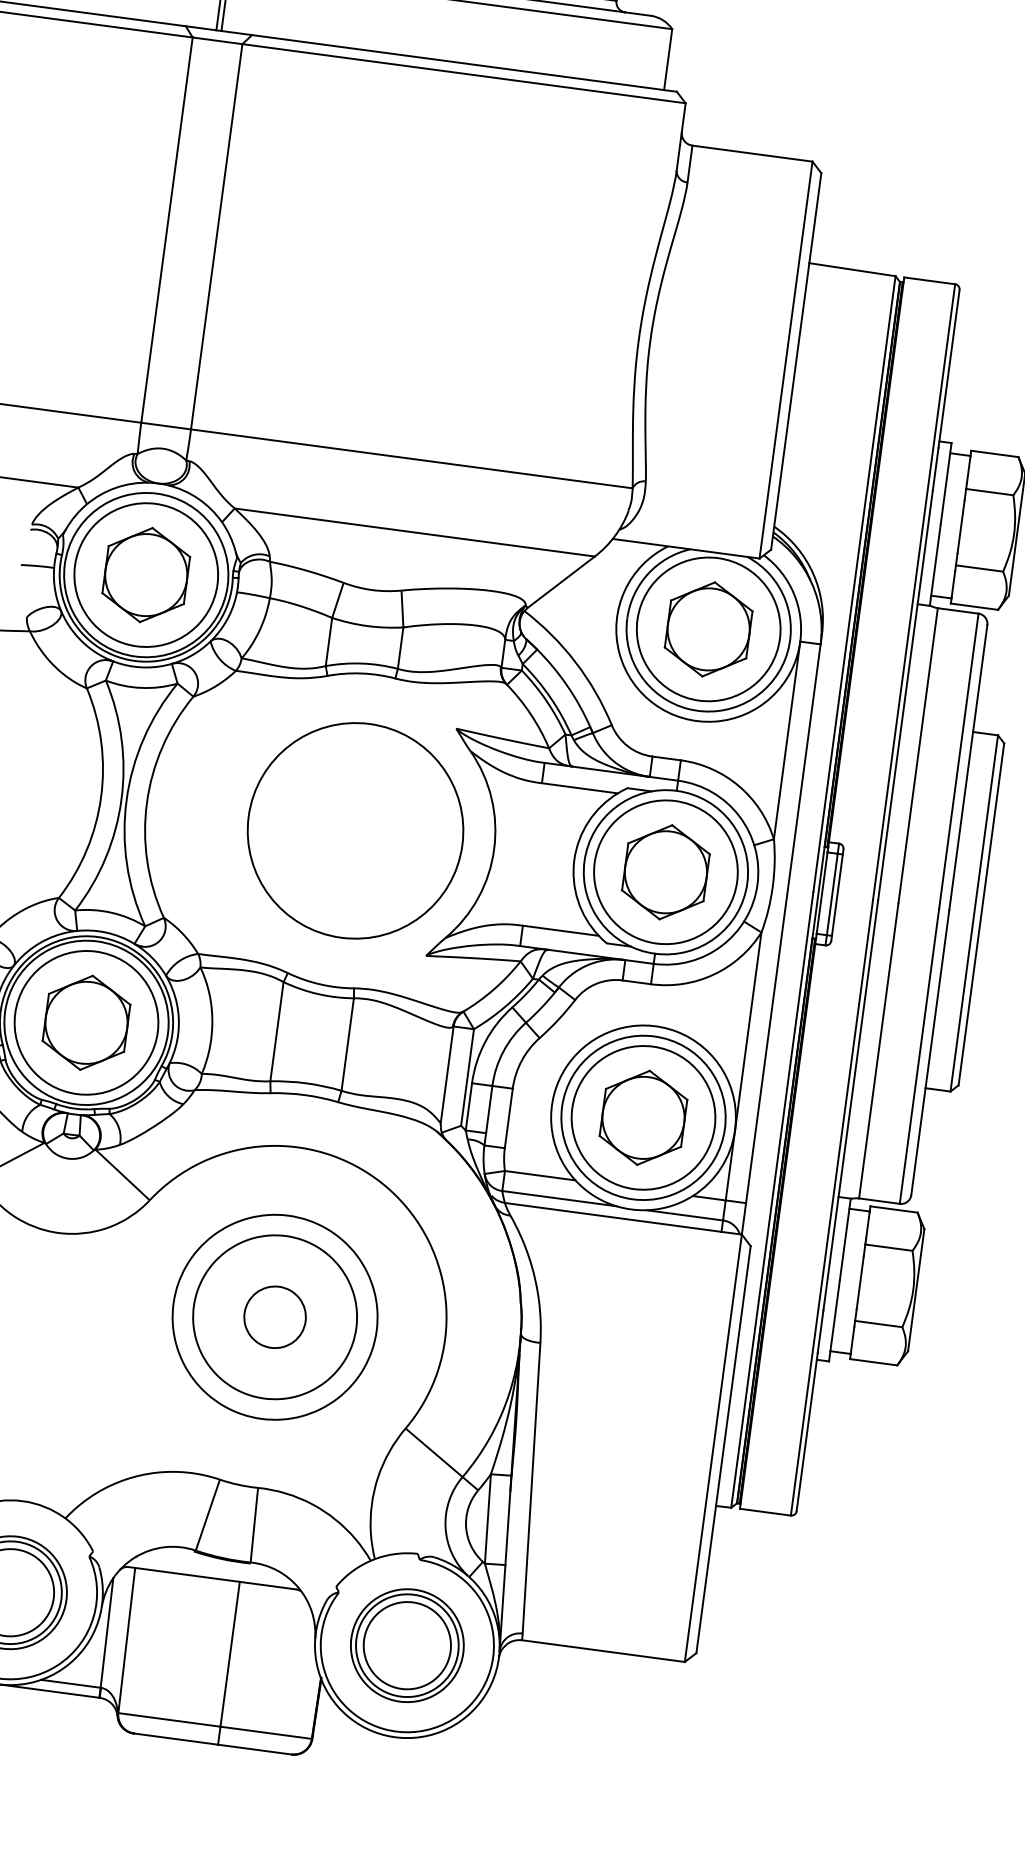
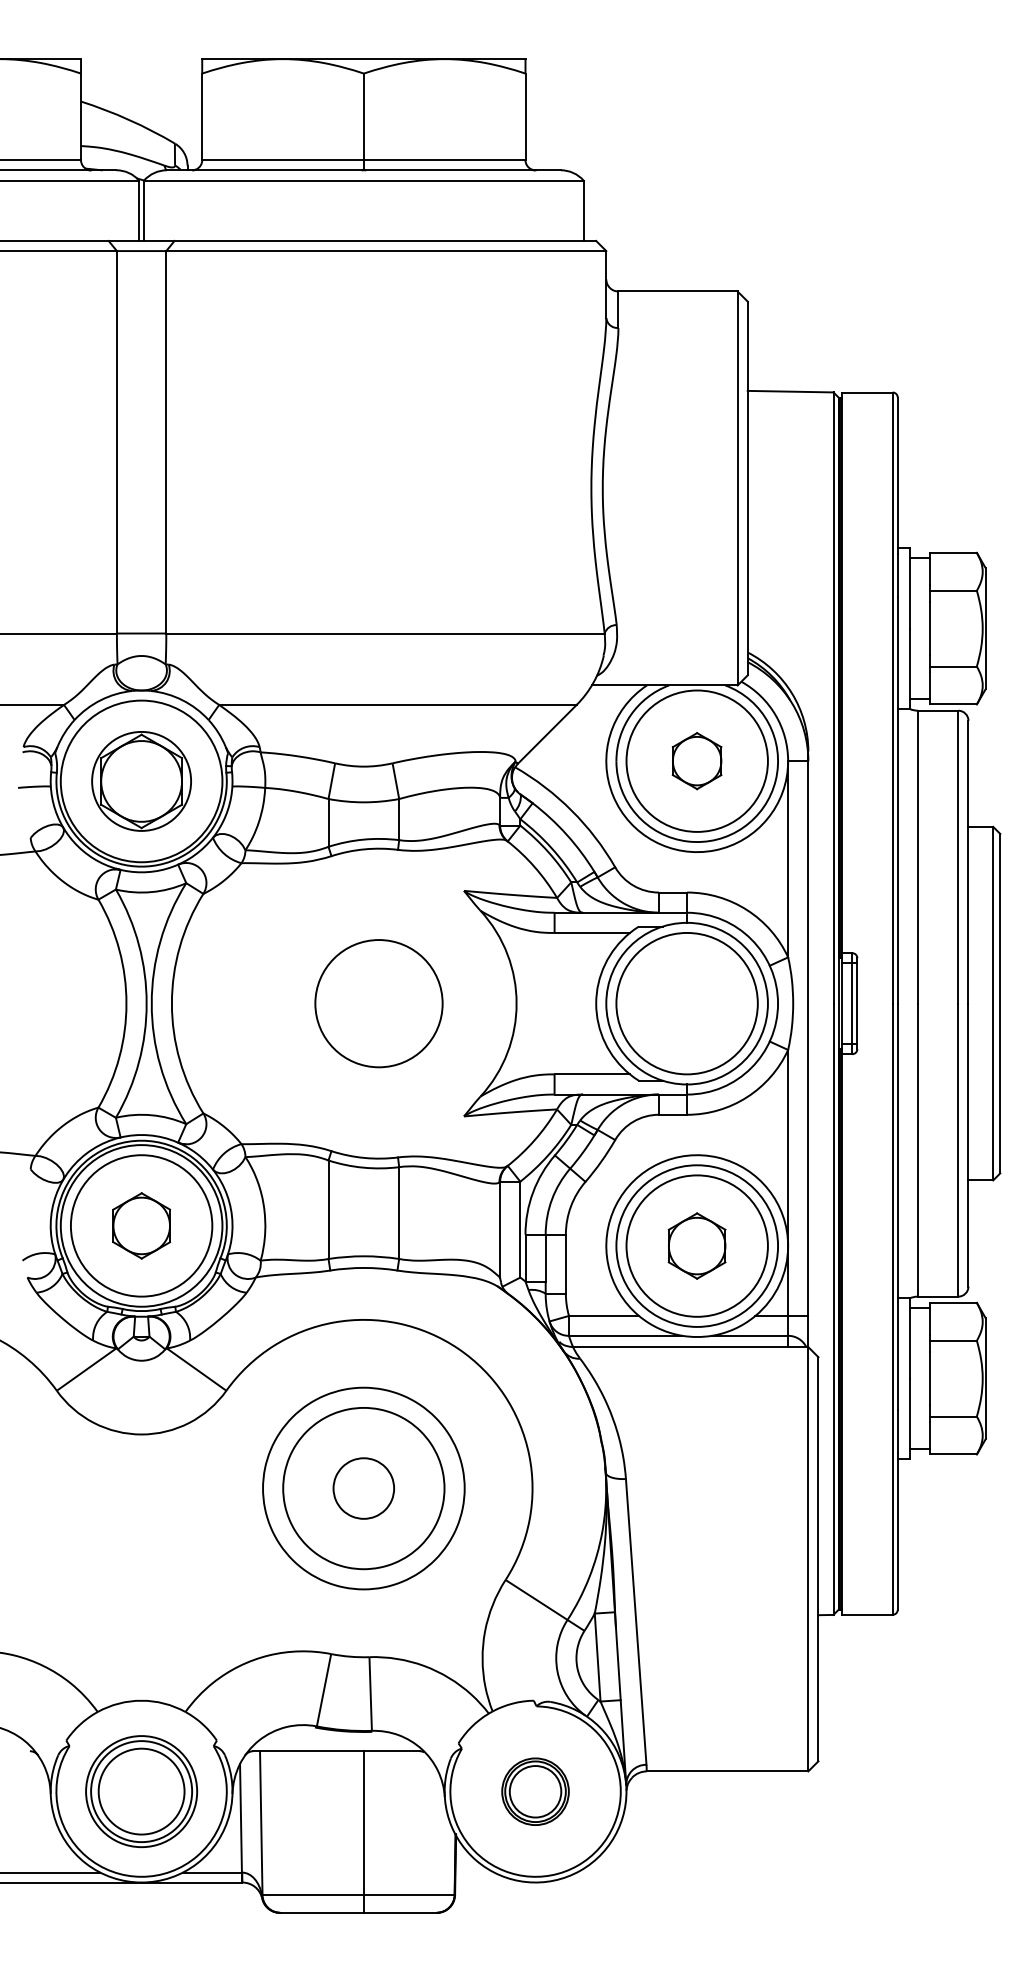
circle: (146, 575) -> (141, 781), size x0.7
part: (708, 628) -> (696, 760), size x0.6
circle: (355, 830) -> (378, 1003), size x0.6
part: (665, 872) -> (686, 1003), removed
part: (86, 1022) -> (141, 1225), size x0.7
part: (642, 1117) -> (696, 1245), size x0.7
part: (407, 1645) -> (535, 1791), size x0.6

